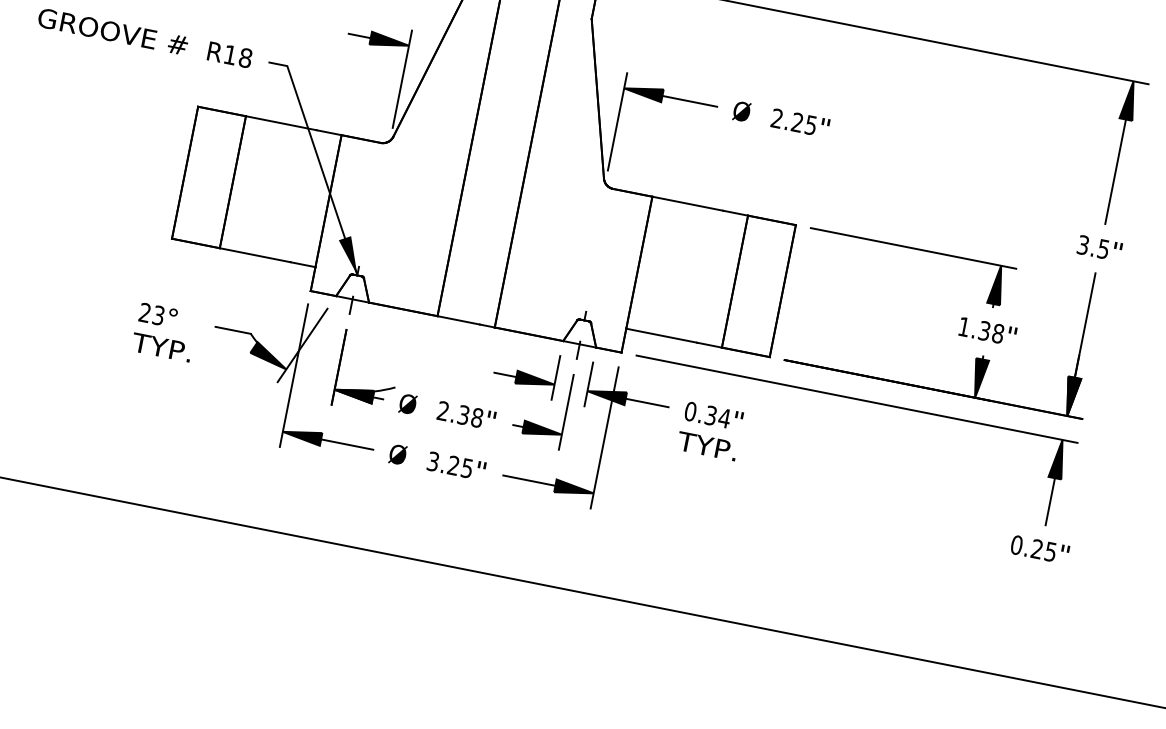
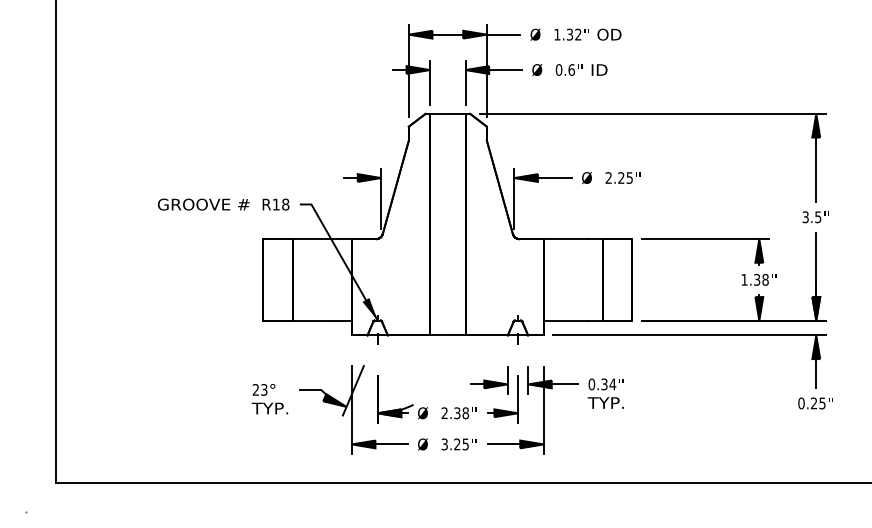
part: (432, 402) -> (437, 409), moved

